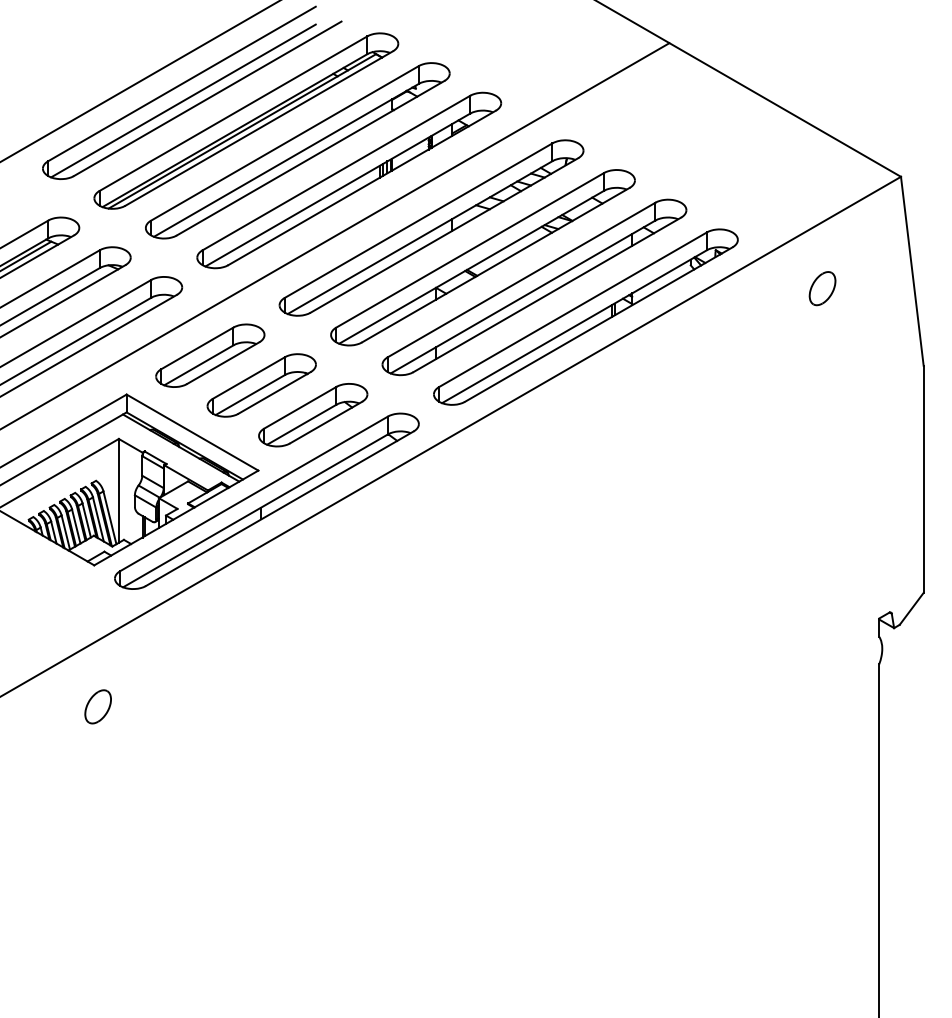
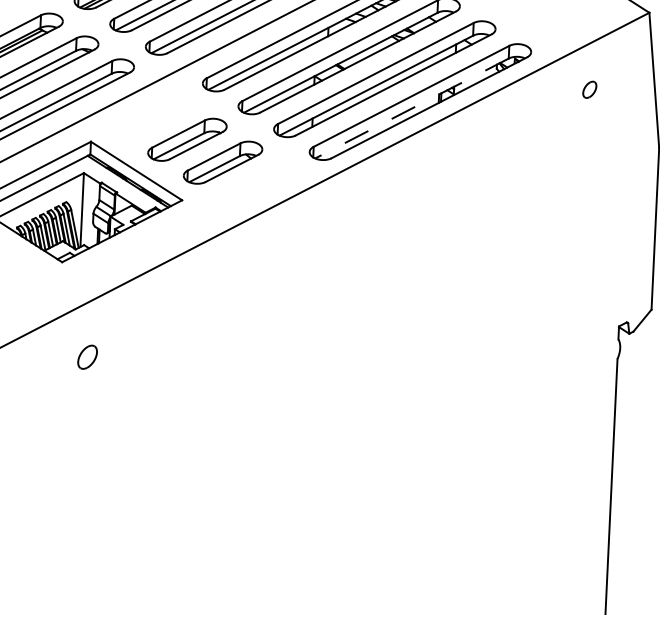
part: (822, 288) -> (589, 89), size x0.7
line: (574, 326) -> (411, 108), solid -> dashed
part: (210, 355) -> (151, 116), removed
part: (266, 500) -> (186, 221), removed
part: (97, 706) -> (87, 356), moved

